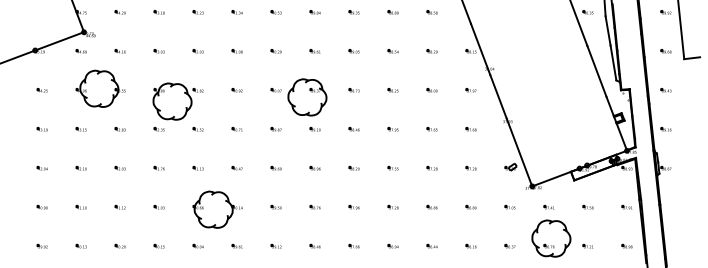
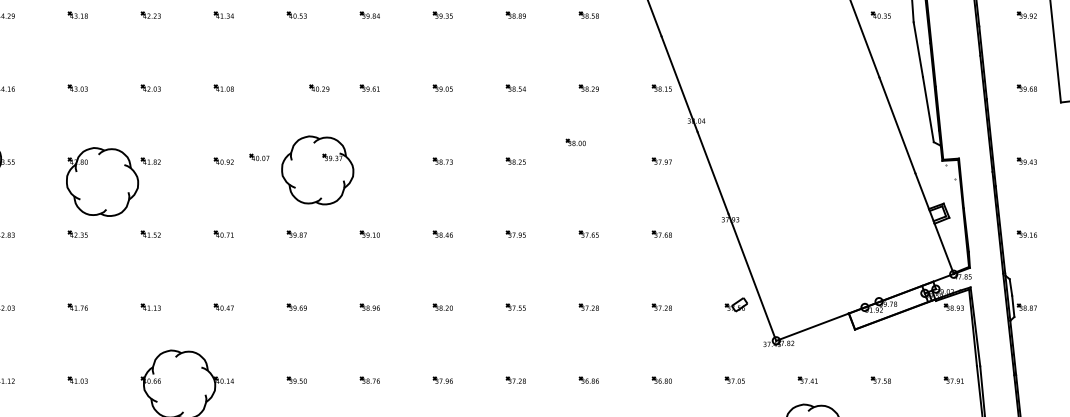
part: (275, 51) -> (317, 88), moved
part: (431, 90) -> (574, 142), moved
part: (298, 97) -> (300, 170), moved

